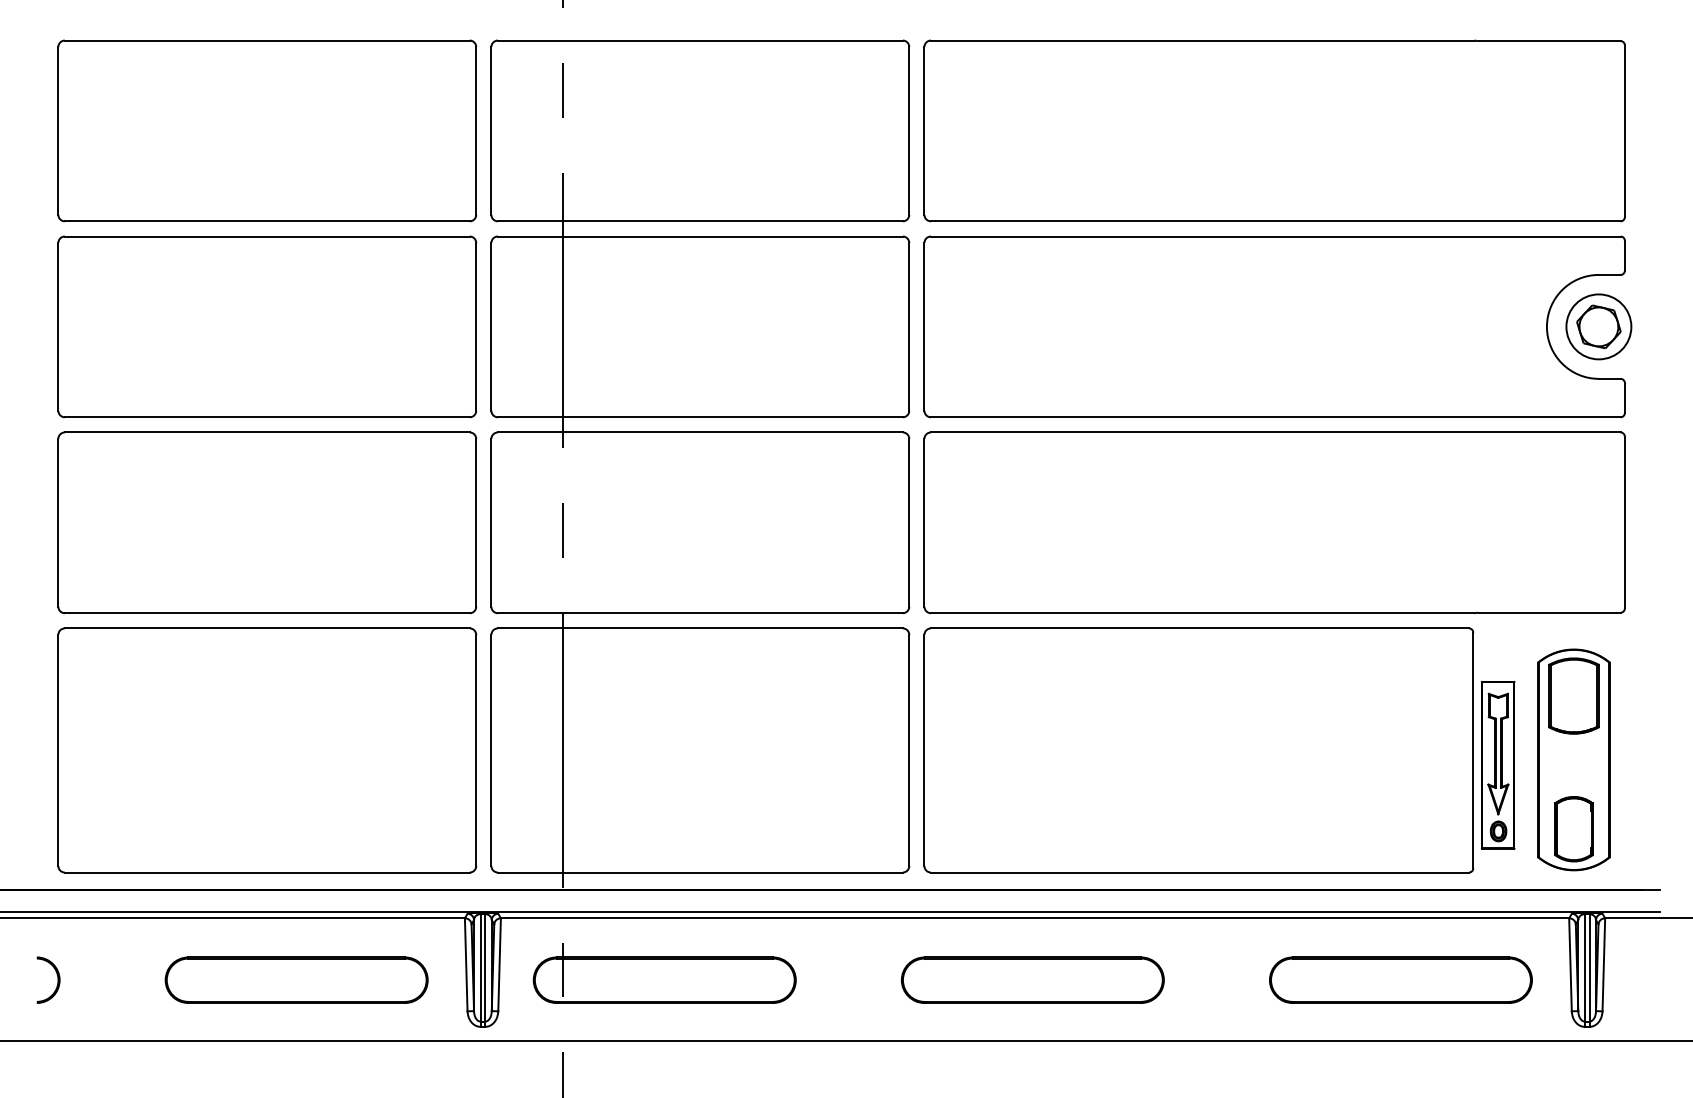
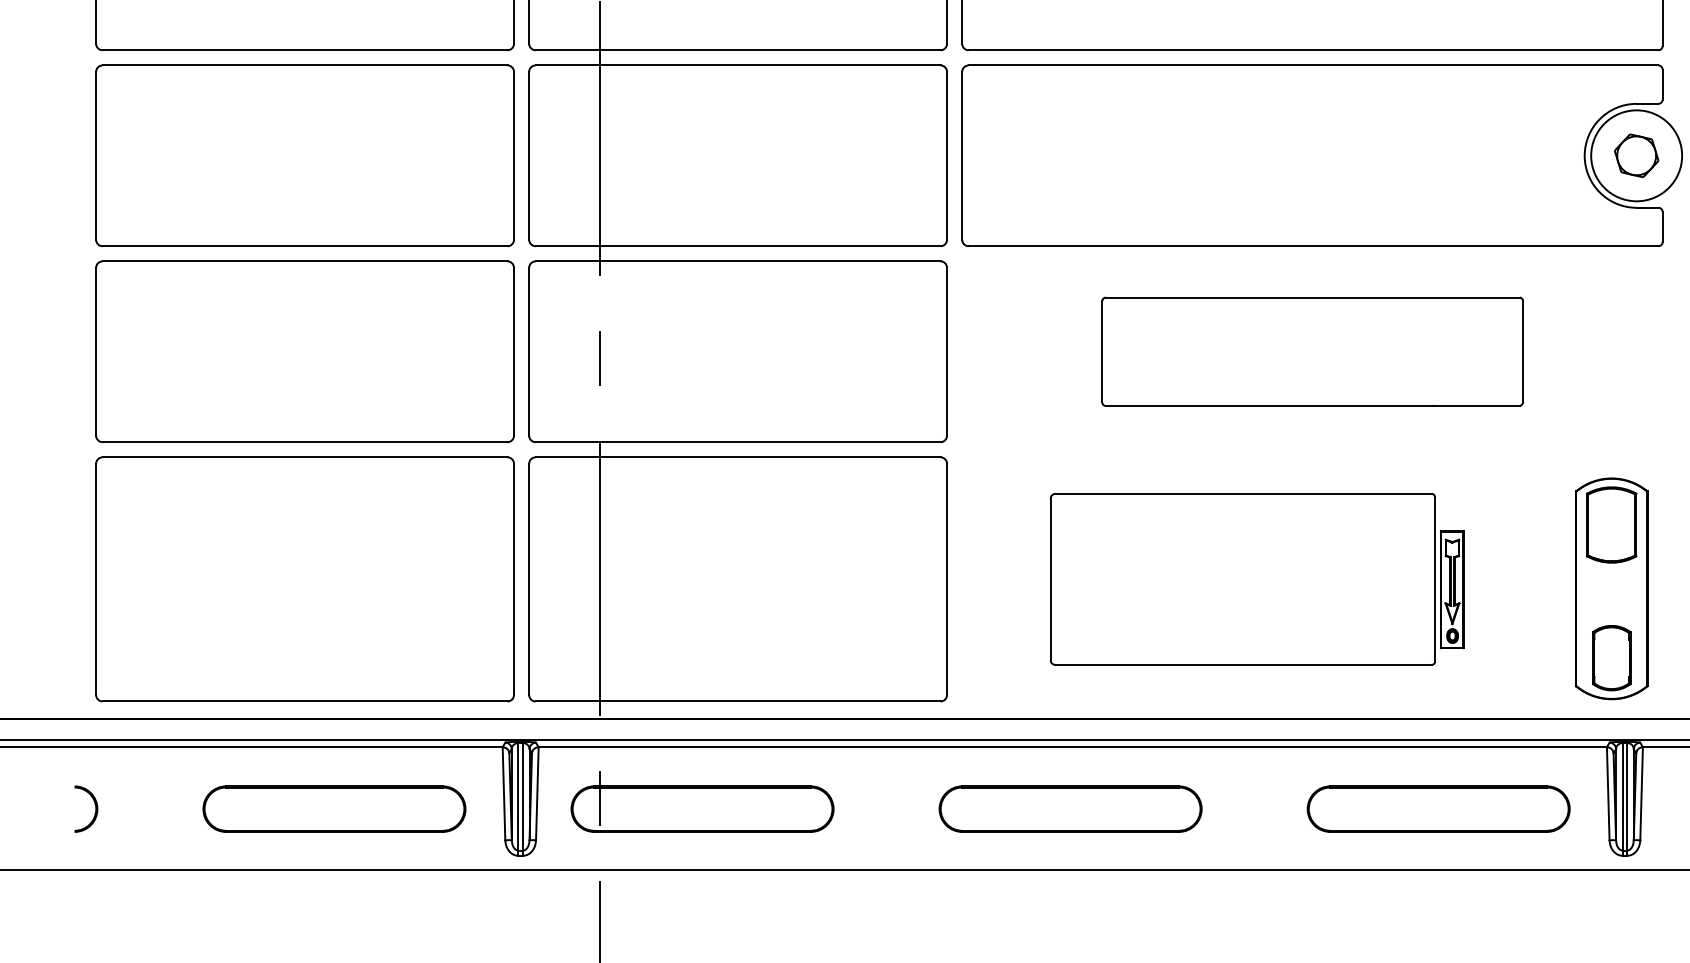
circle: (1598, 326) -> (1636, 155), size x1.4
part: (1274, 522) -> (1312, 351), size x0.6
part: (1219, 750) -> (1257, 579), size x0.7

